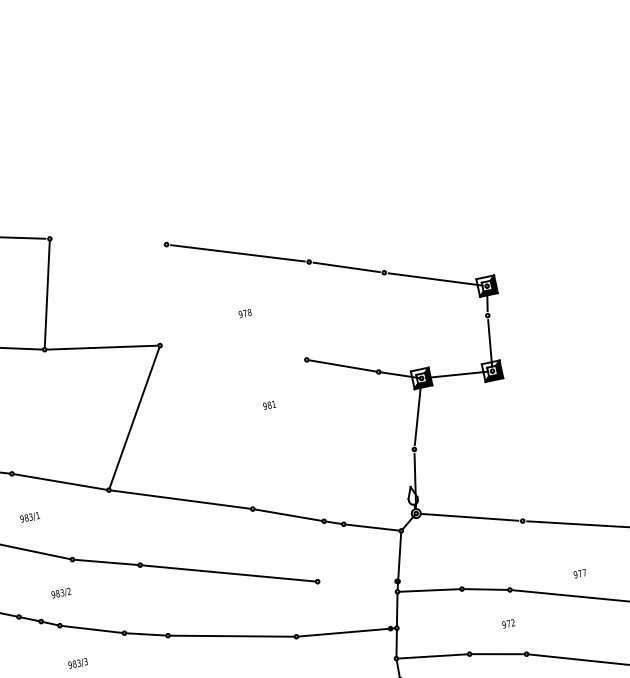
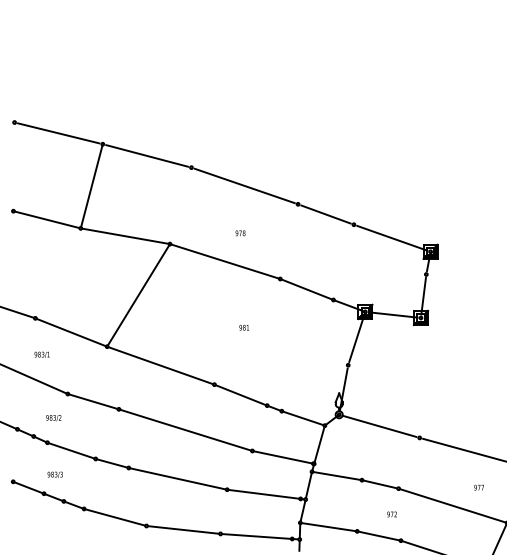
line: (108, 241) -> (147, 155), added
line: (232, 352) -> (224, 261), added
text: (268, 405) -> (243, 327), moved
text: (579, 573) -> (478, 487), moved
line: (356, 581) -> (282, 457), added

